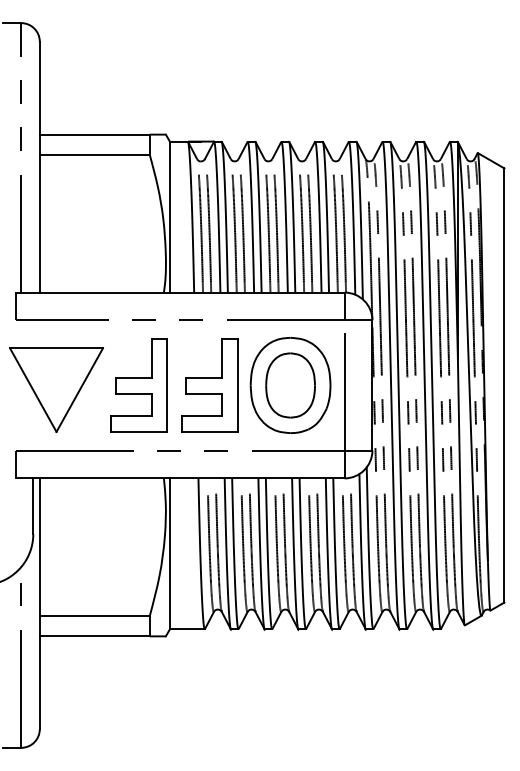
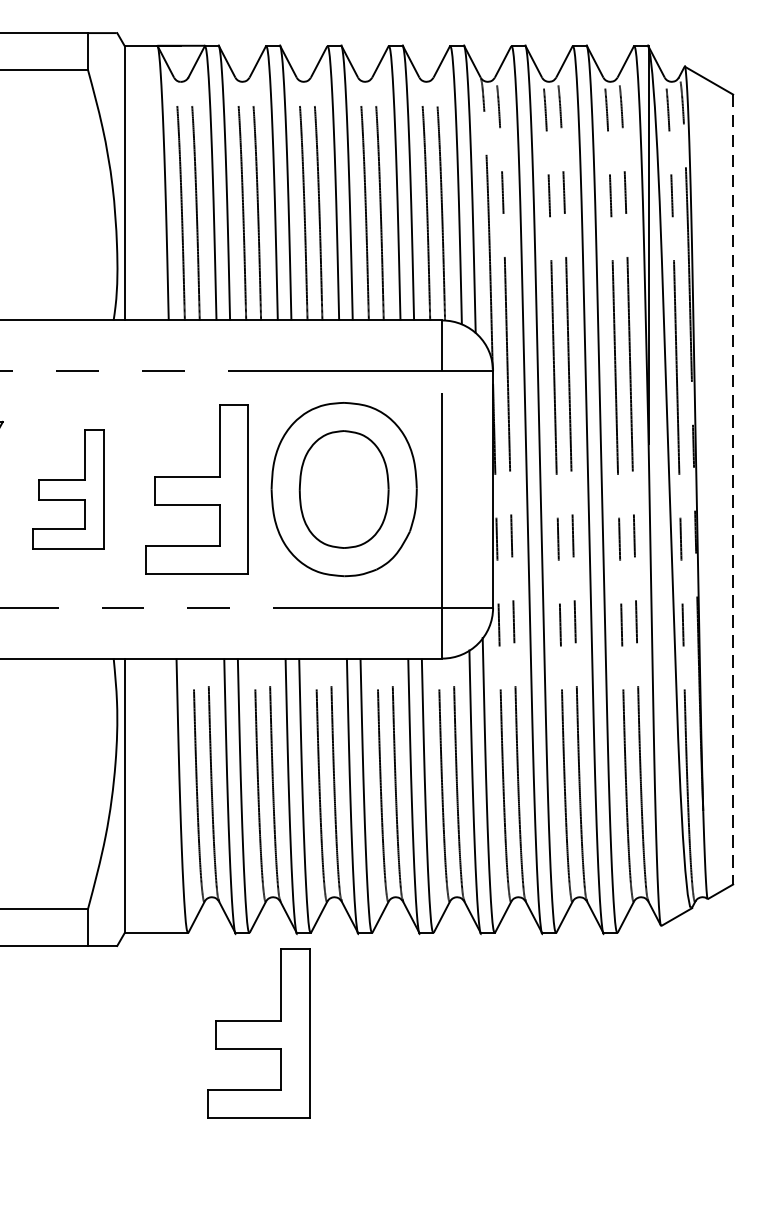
part: (138, 385) -> (67, 489), size x0.7
line: (504, 385) -> (733, 489), solid -> dashed
part: (243, 684) -> (258, 1033), added

